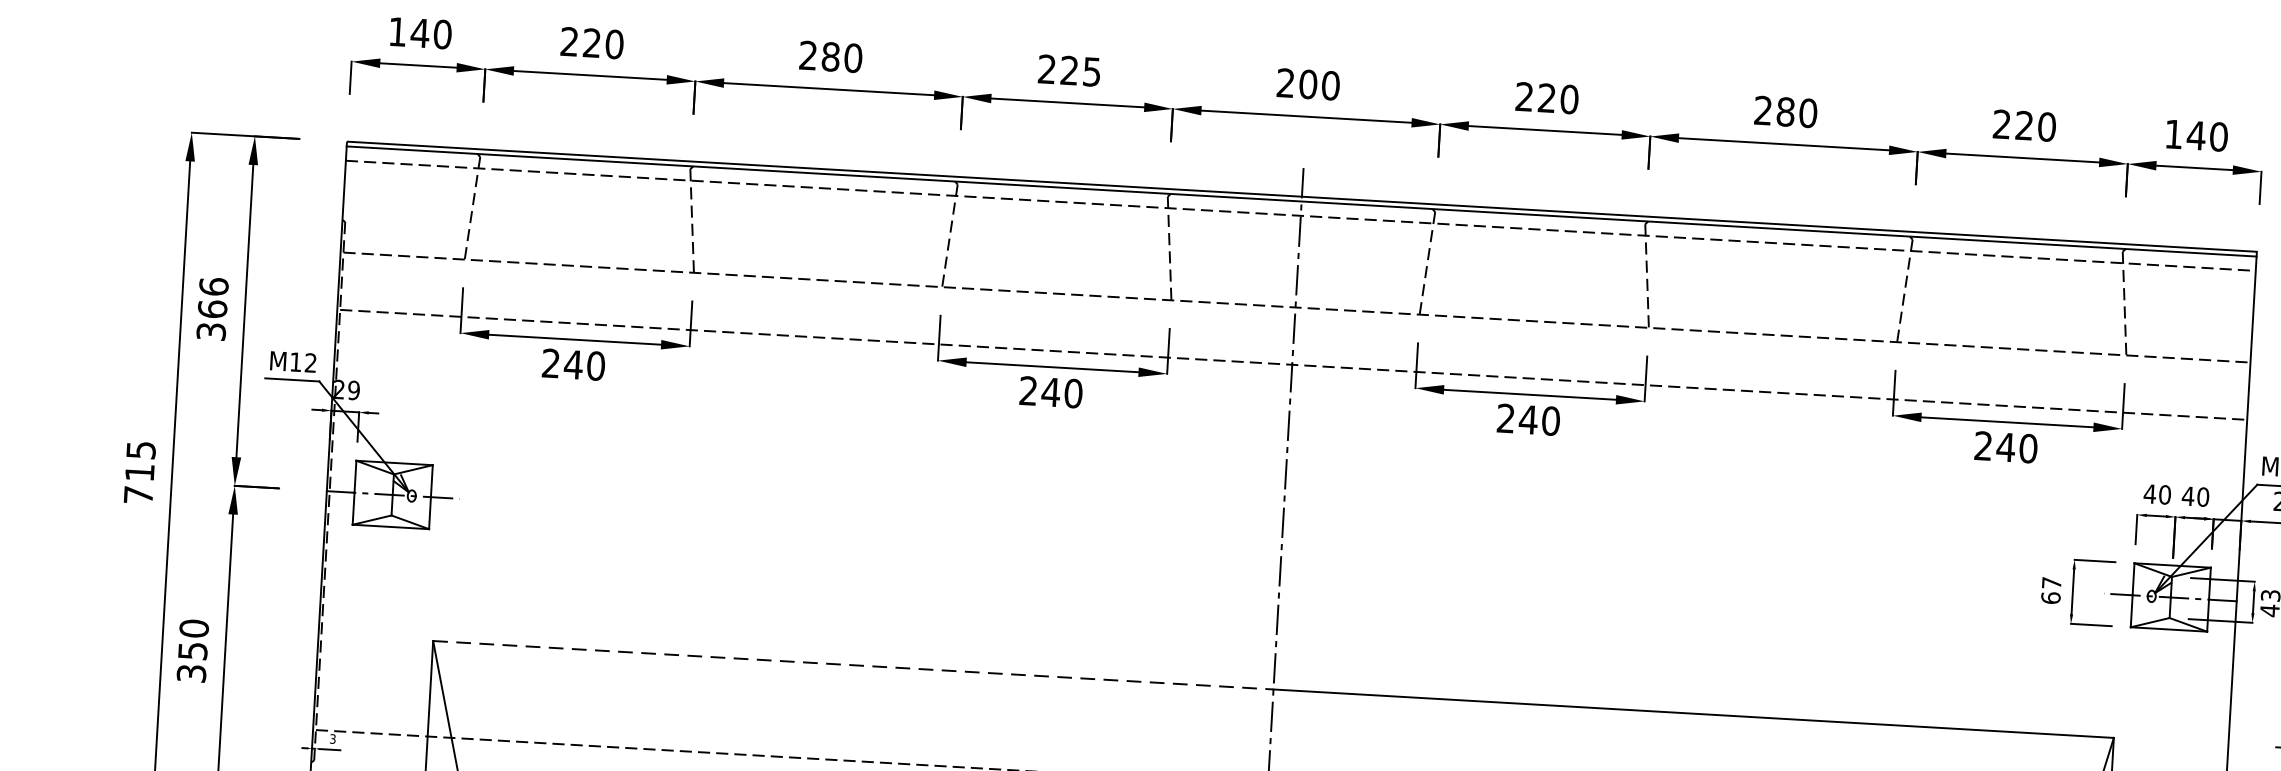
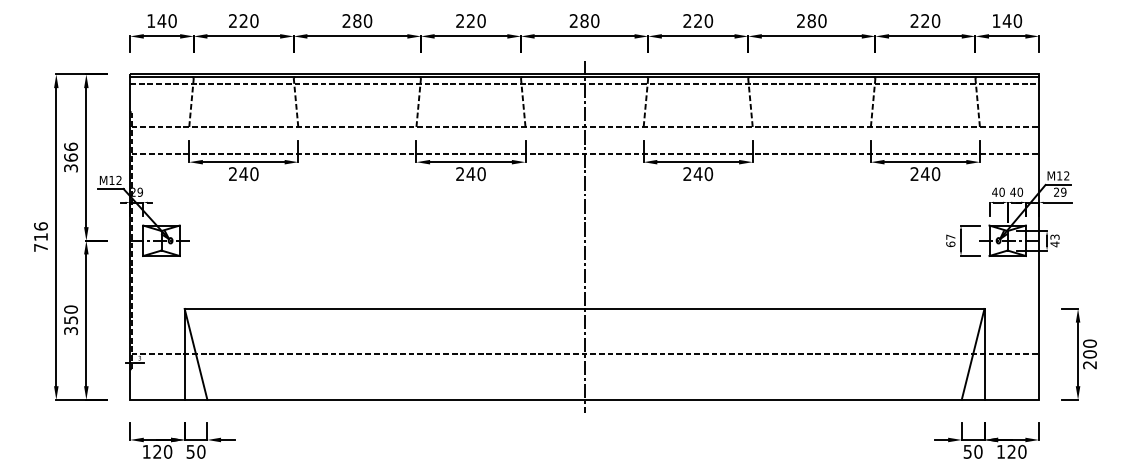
text: (1091, 72) -> (481, 21), 225 -> 220
text: (1308, 83) -> (584, 20), 200 -> 280
text: (140, 450) -> (40, 226), 715 -> 716
line: (853, 664) -> (384, 308), dashed -> solid

